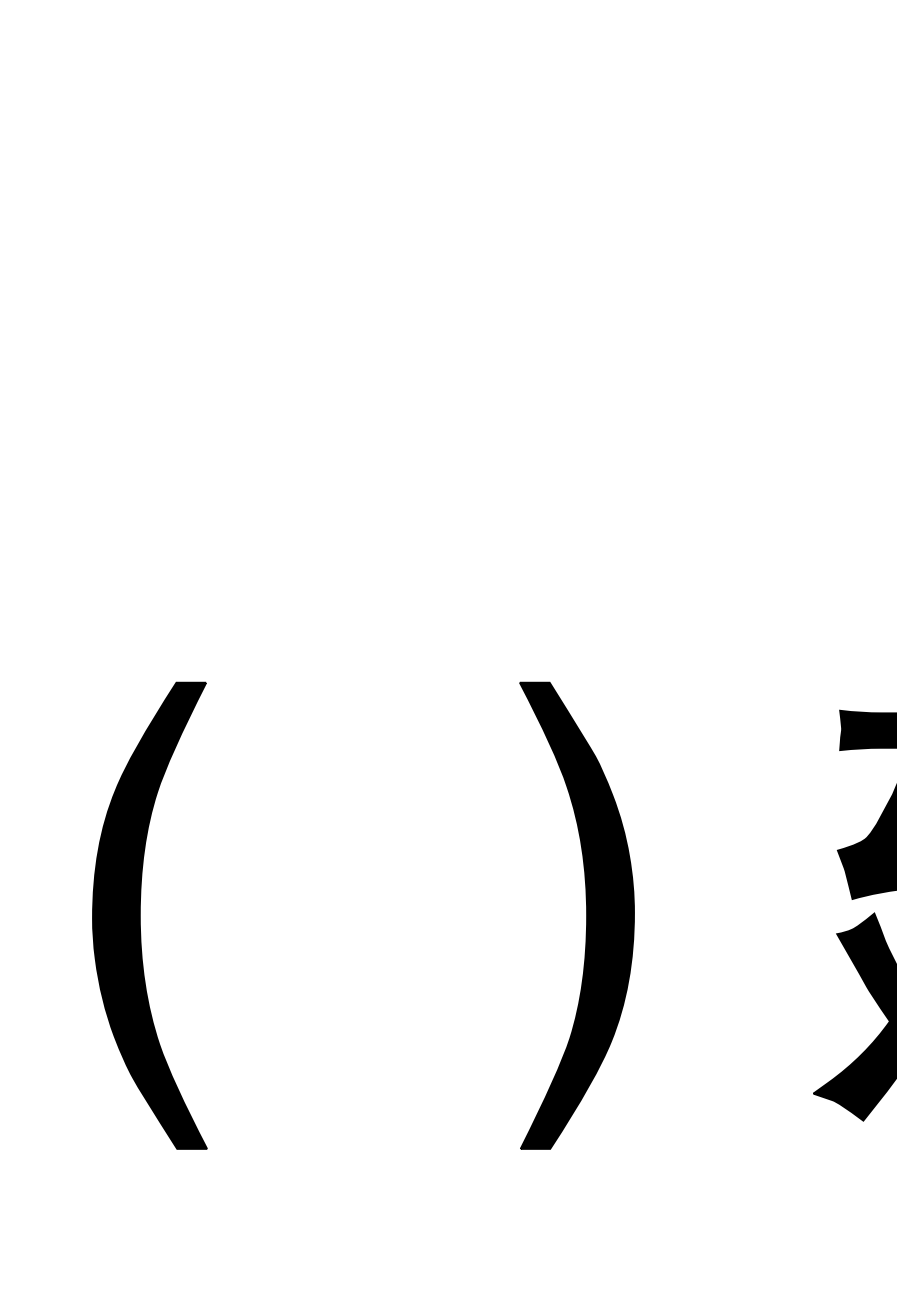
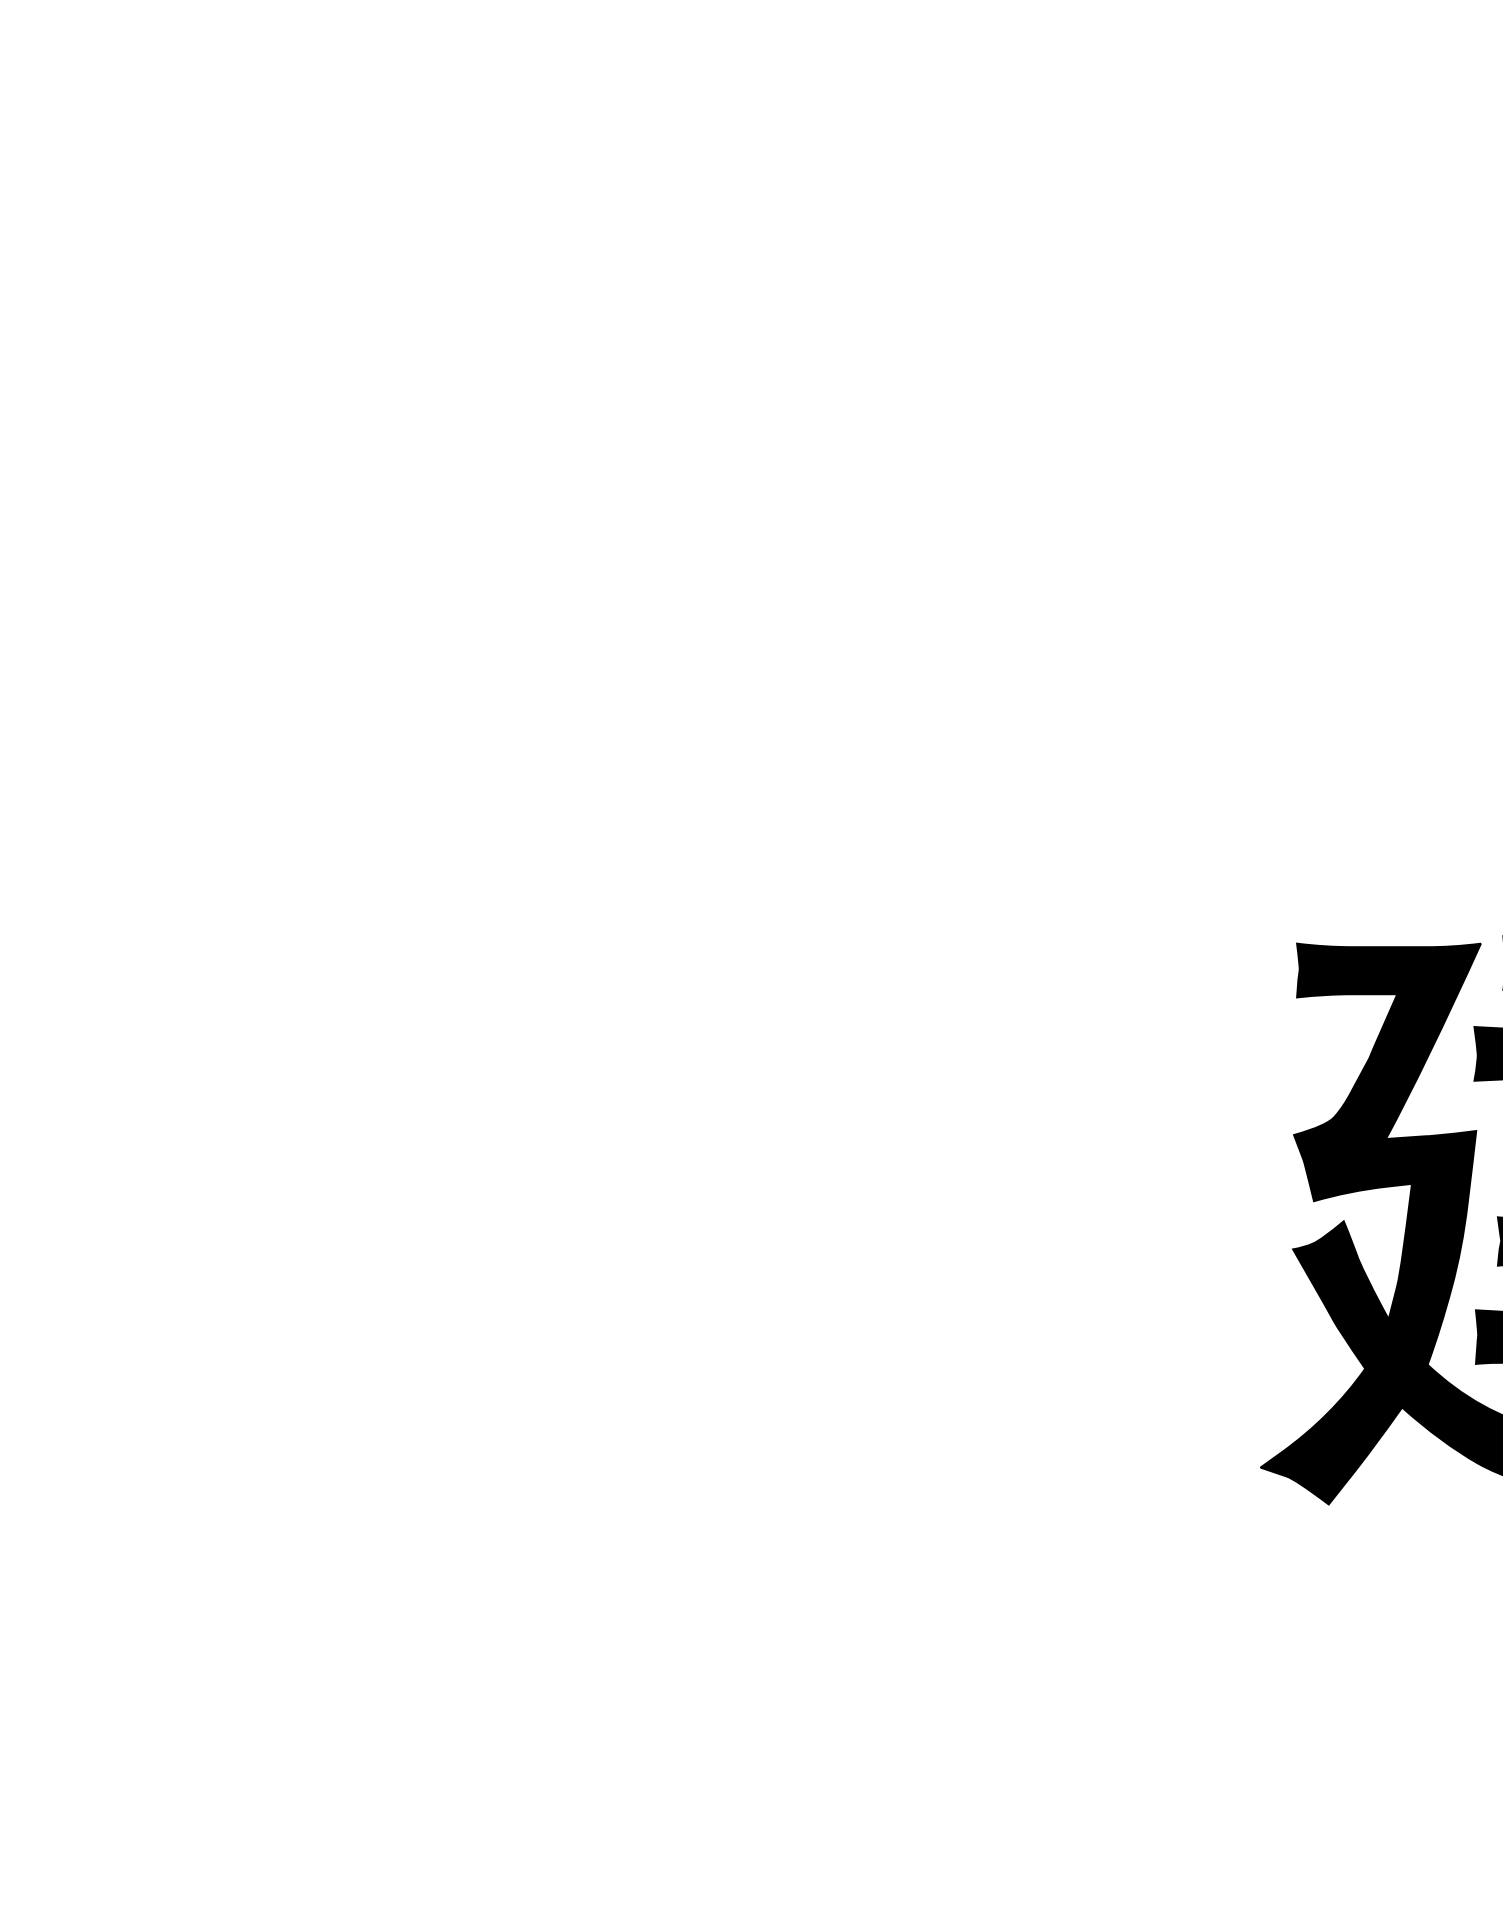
part: (140, 916) -> (339, 1224), removed
part: (586, 916) -> (949, 1224), removed

